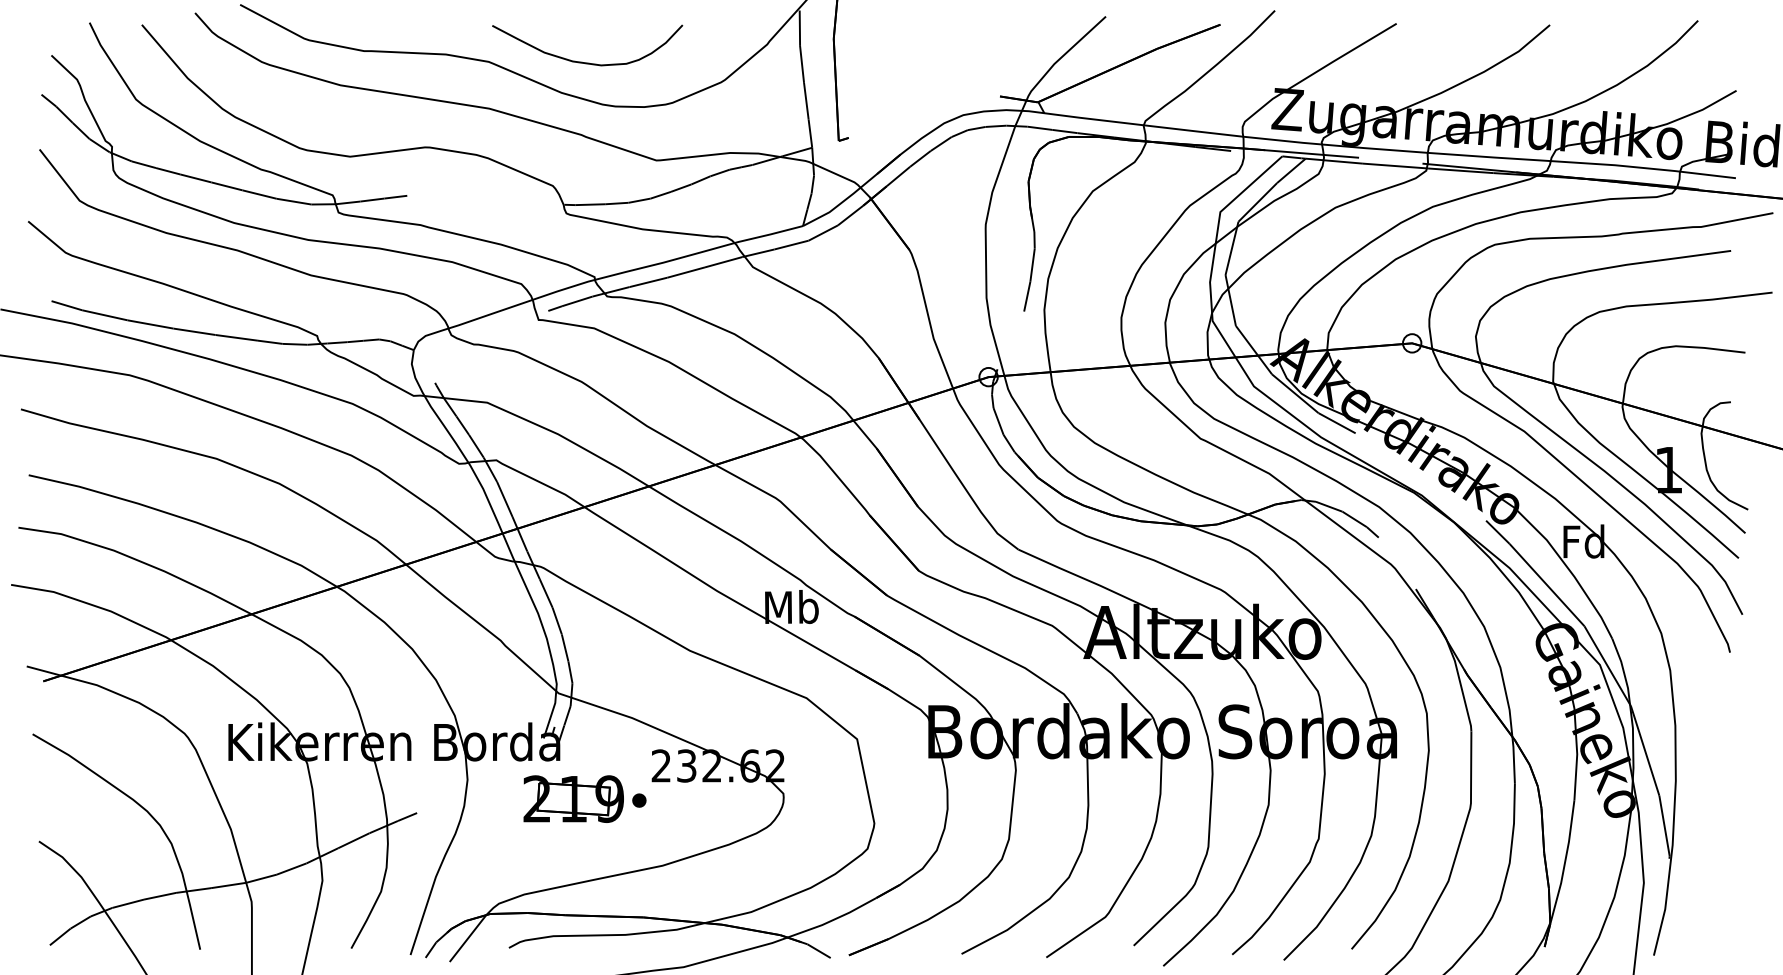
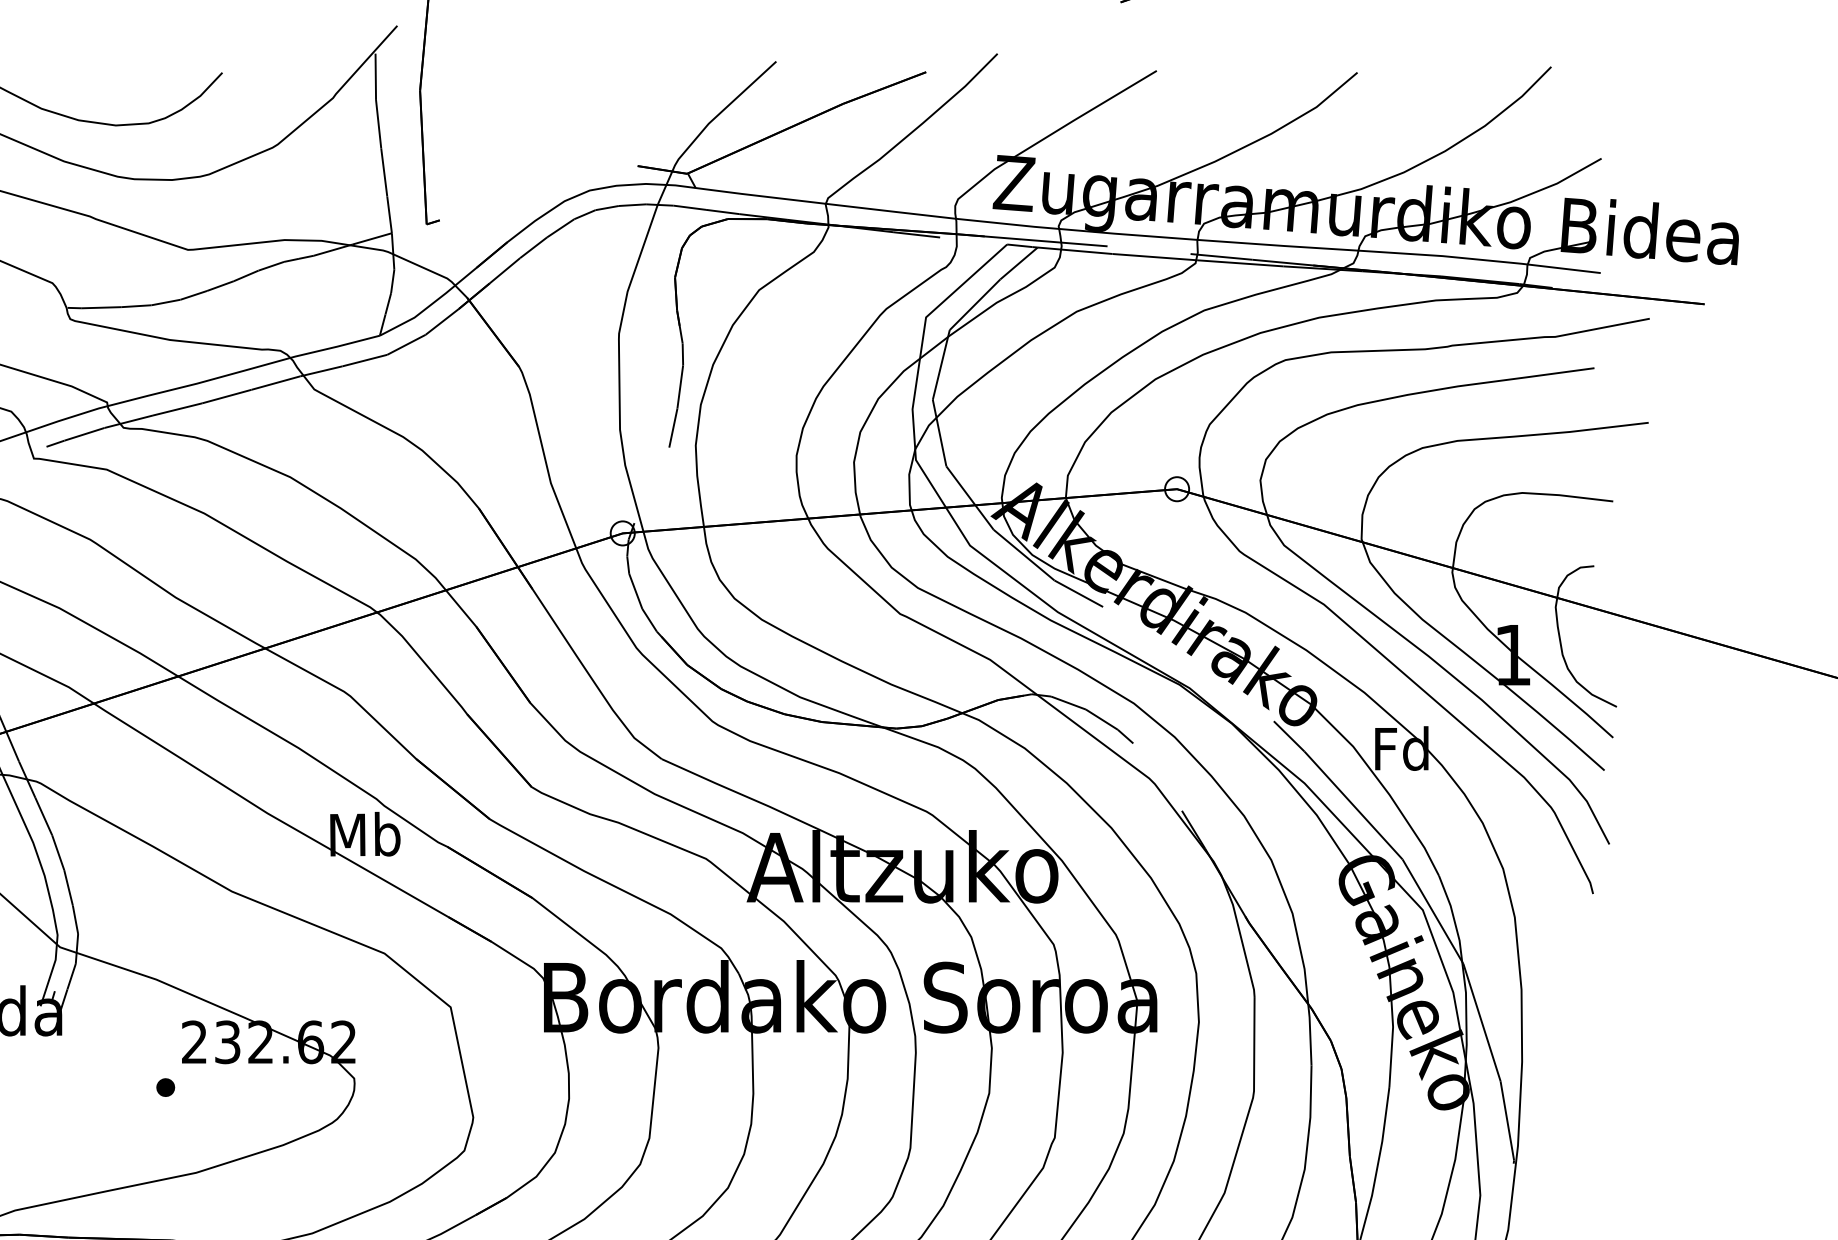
part: (573, 798) -> (79, 1084), removed

